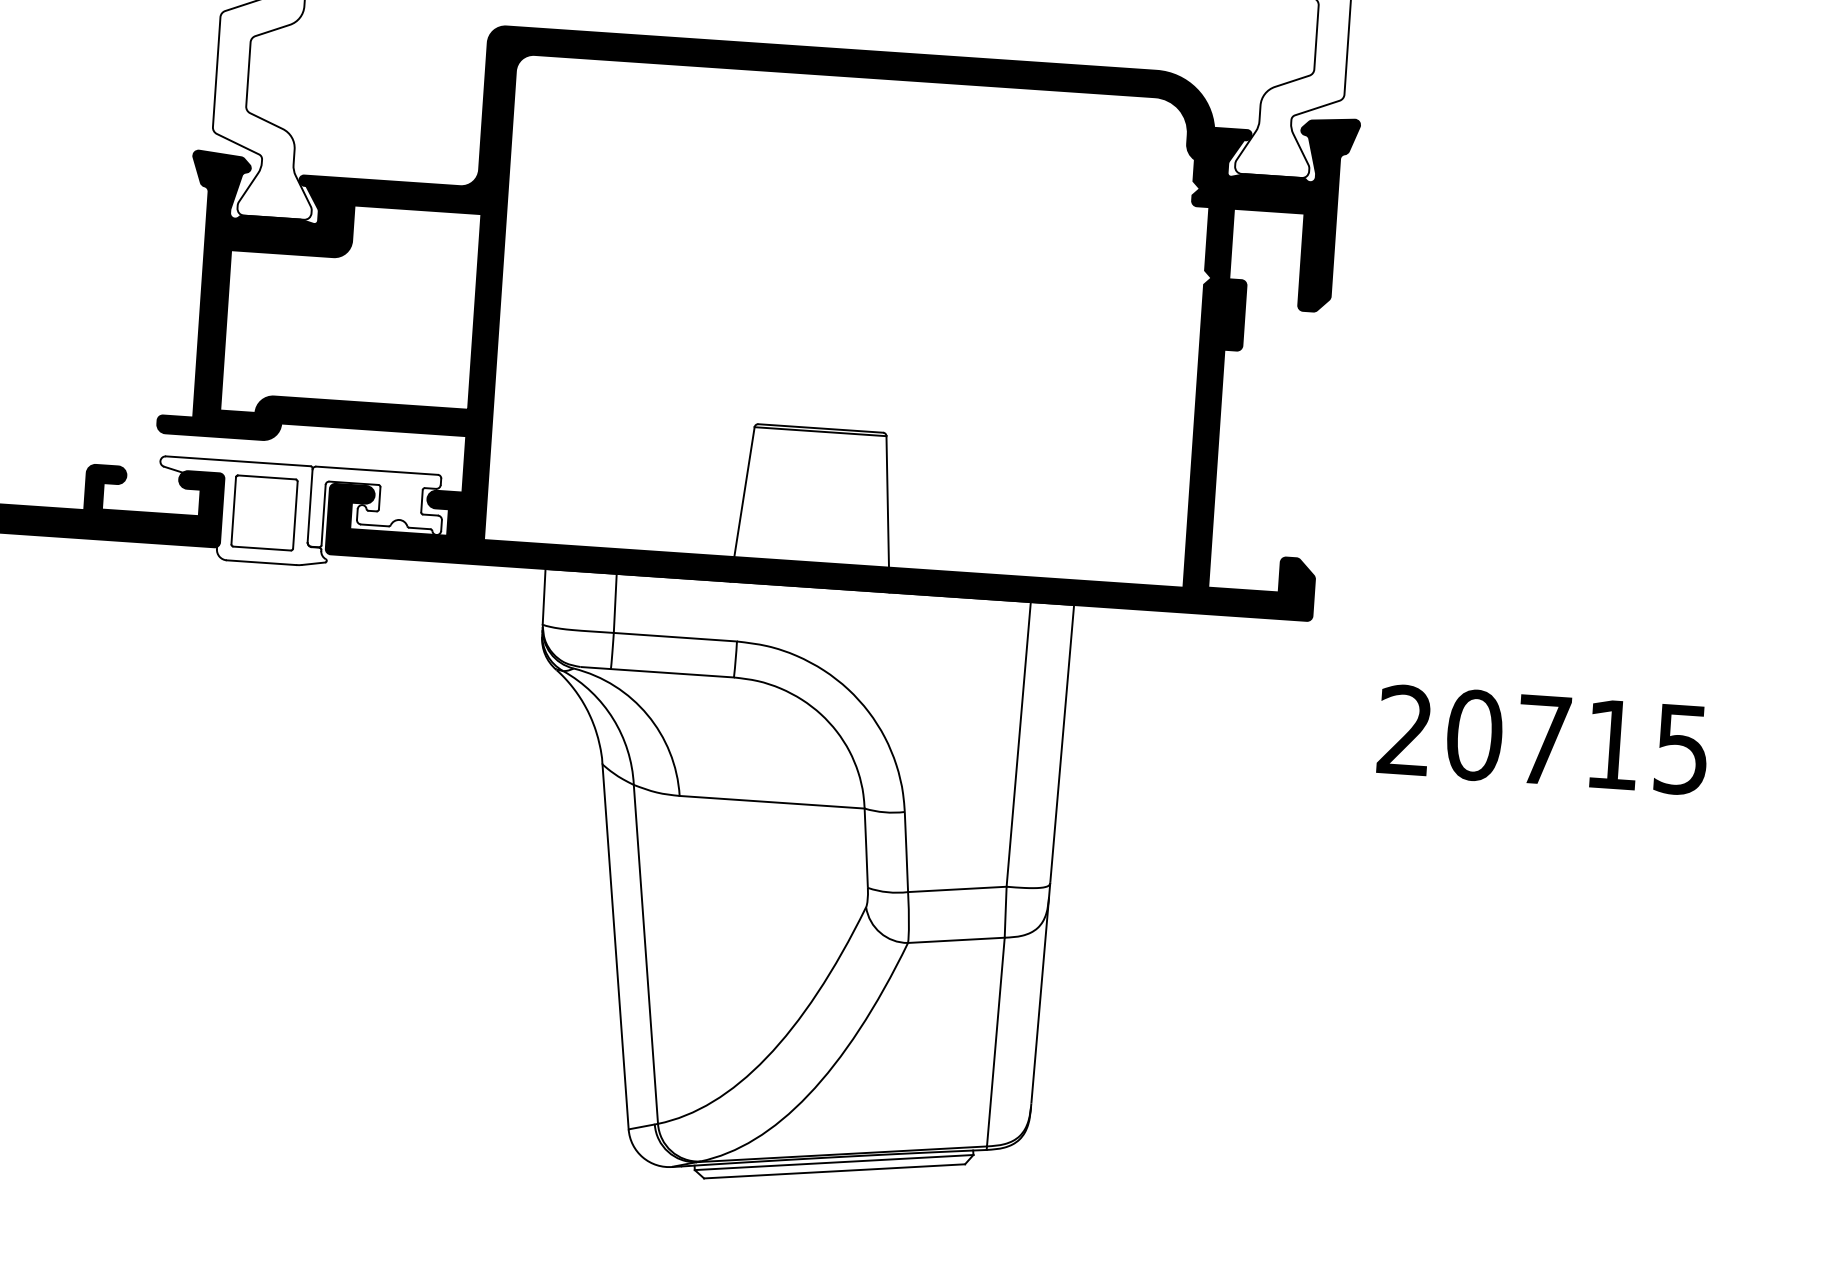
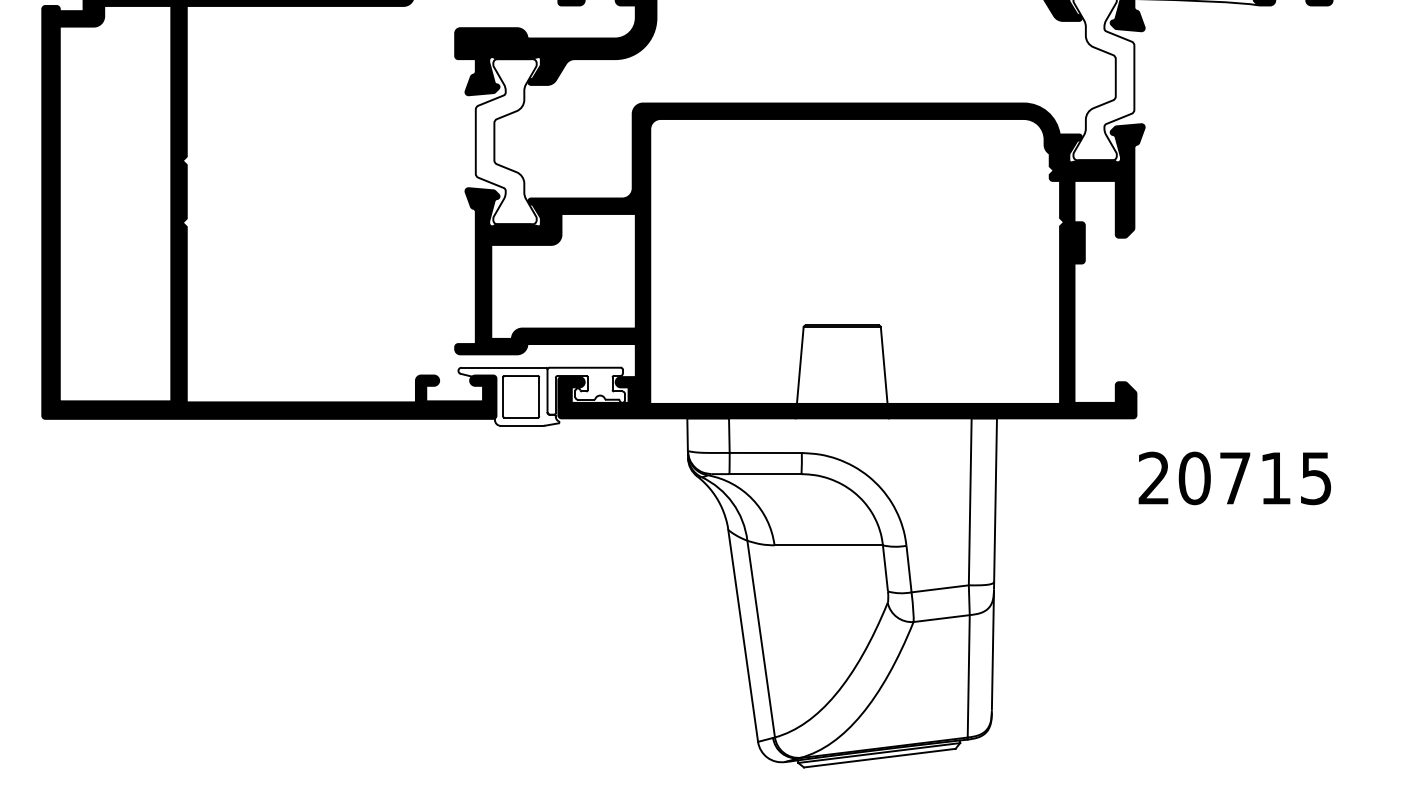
text: (1542, 740) -> (1234, 478), moved

